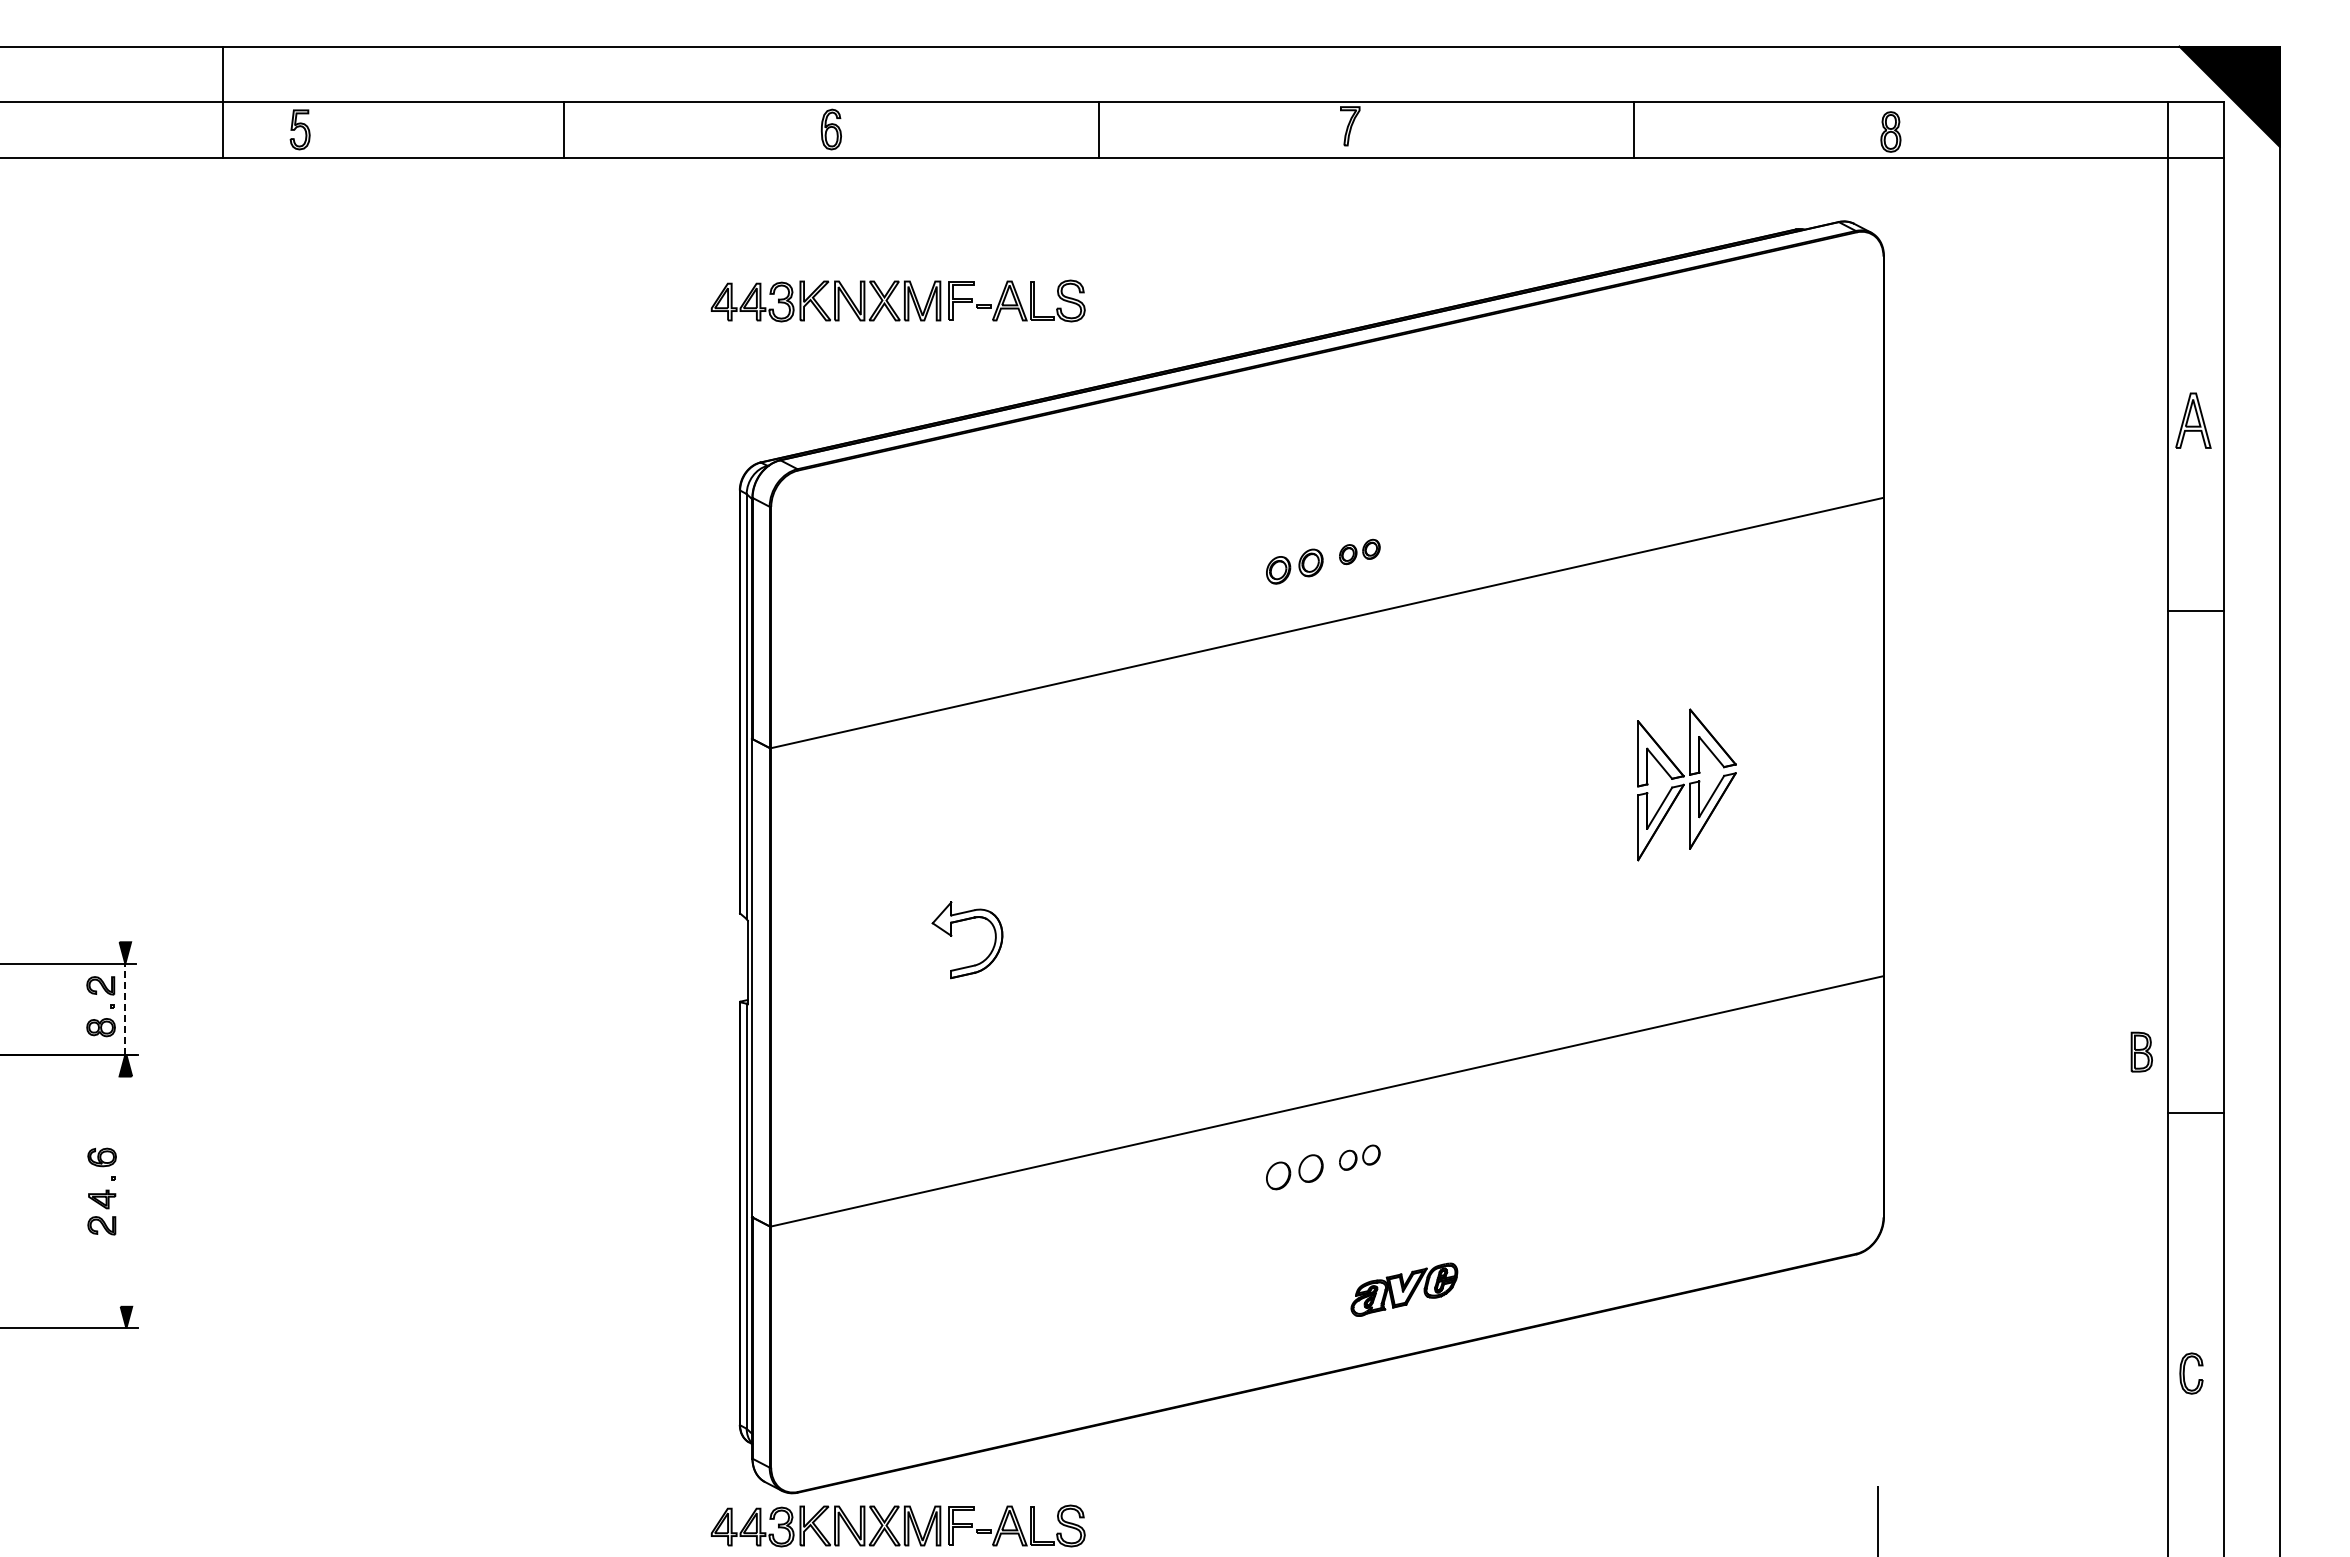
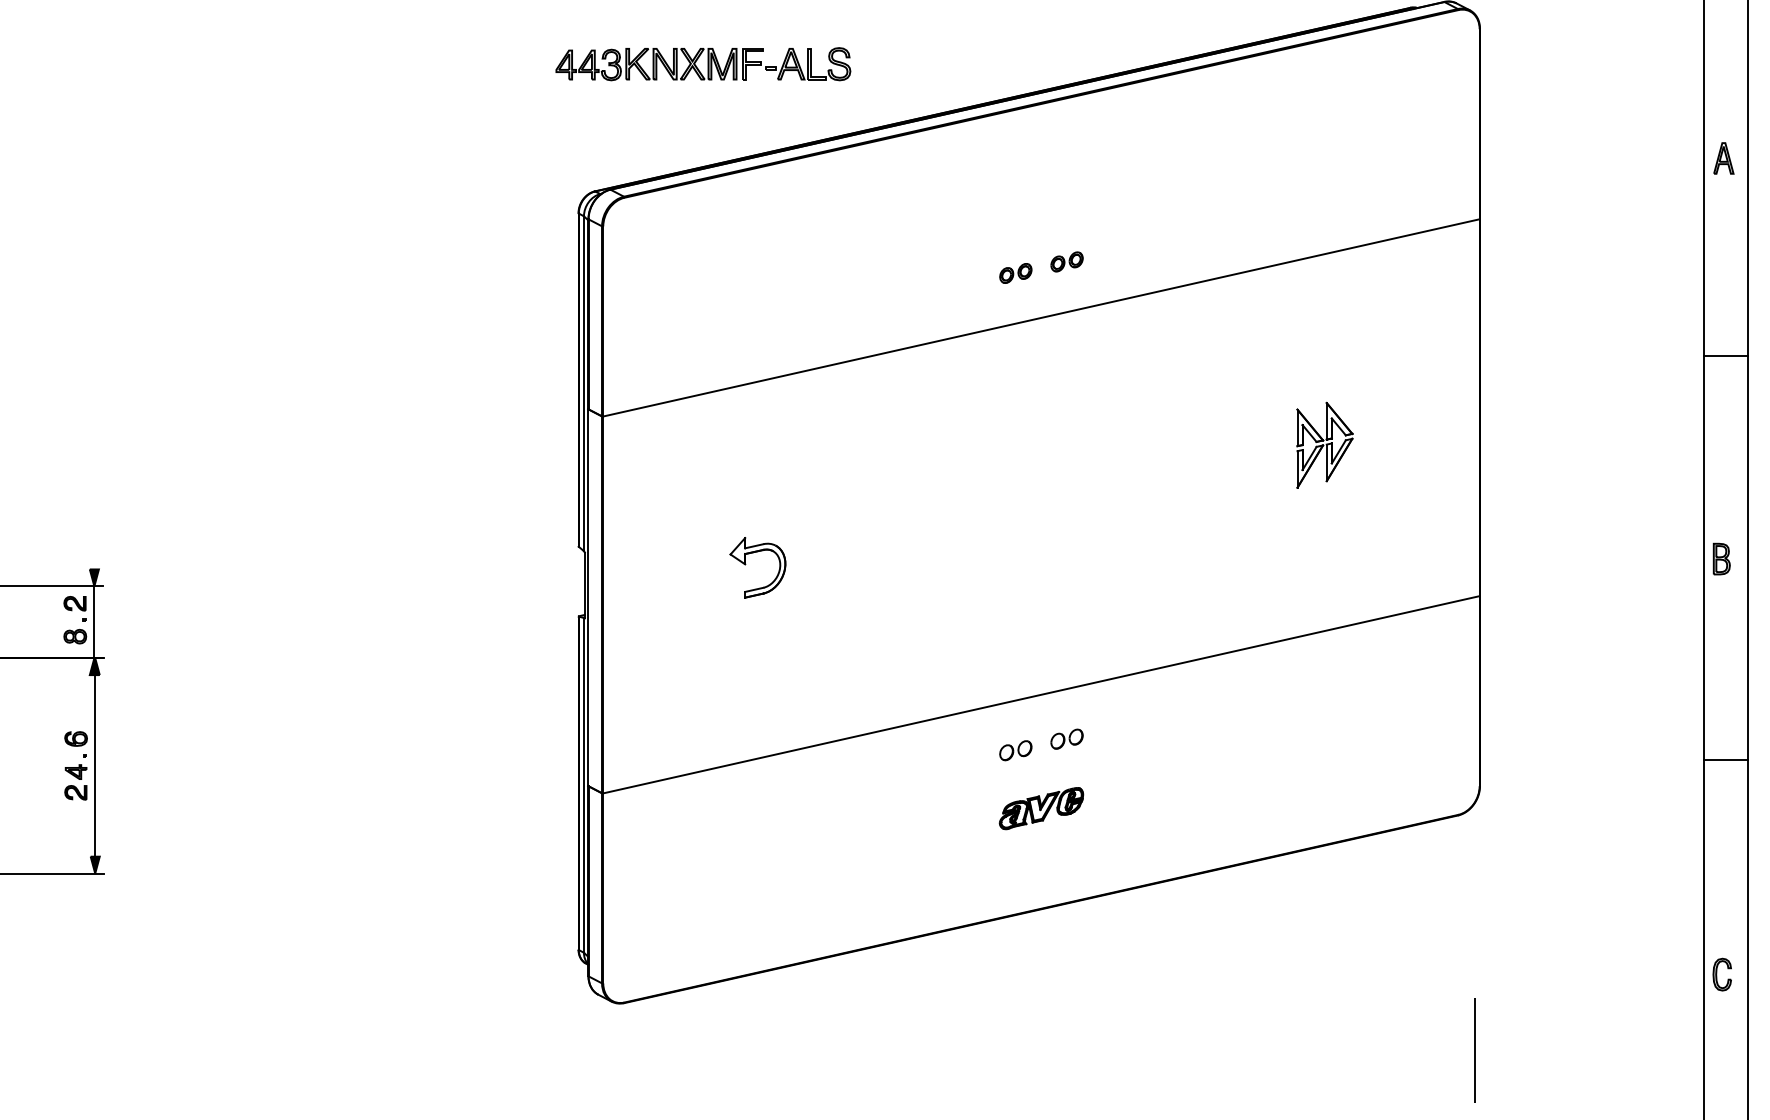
part: (2193, 420) -> (1723, 158), size x0.71
part: (1294, 566) -> (1015, 273), size x0.71
line: (2195, 610) -> (1725, 355), moved
part: (1687, 784) -> (1325, 445), size x0.71
line: (125, 1009) -> (94, 622), dashed -> solid
part: (2141, 1051) -> (1721, 558), moved
line: (2195, 1112) -> (1725, 759), moved
part: (1294, 1172) -> (1015, 750), size x0.71
line: (126, 1191) -> (95, 765), added
part: (1404, 1289) -> (1041, 808), moved
part: (2184, 1373) -> (1716, 974), moved
part: (897, 1525) -> (702, 1028), removed

